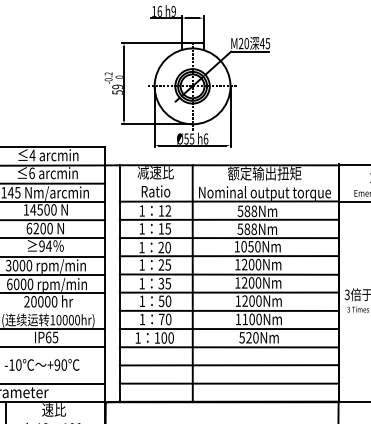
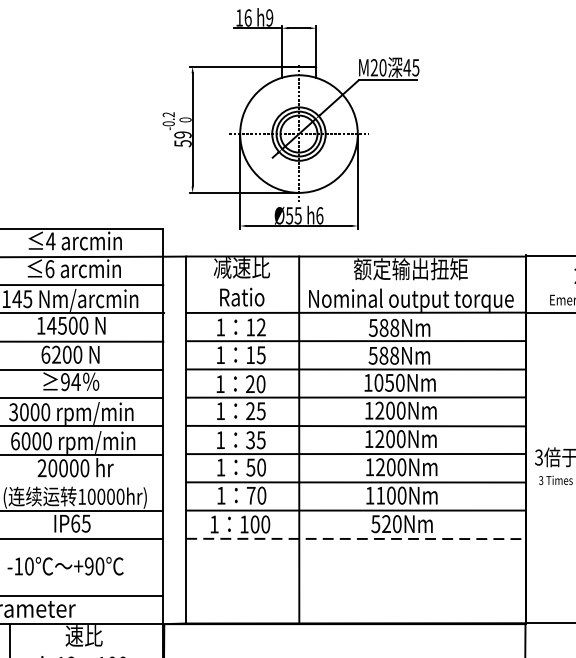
line: (229, 347) -> (356, 539), solid -> dashed
line: (228, 365) -> (354, 567), removed
line: (228, 383) -> (354, 595), removed

